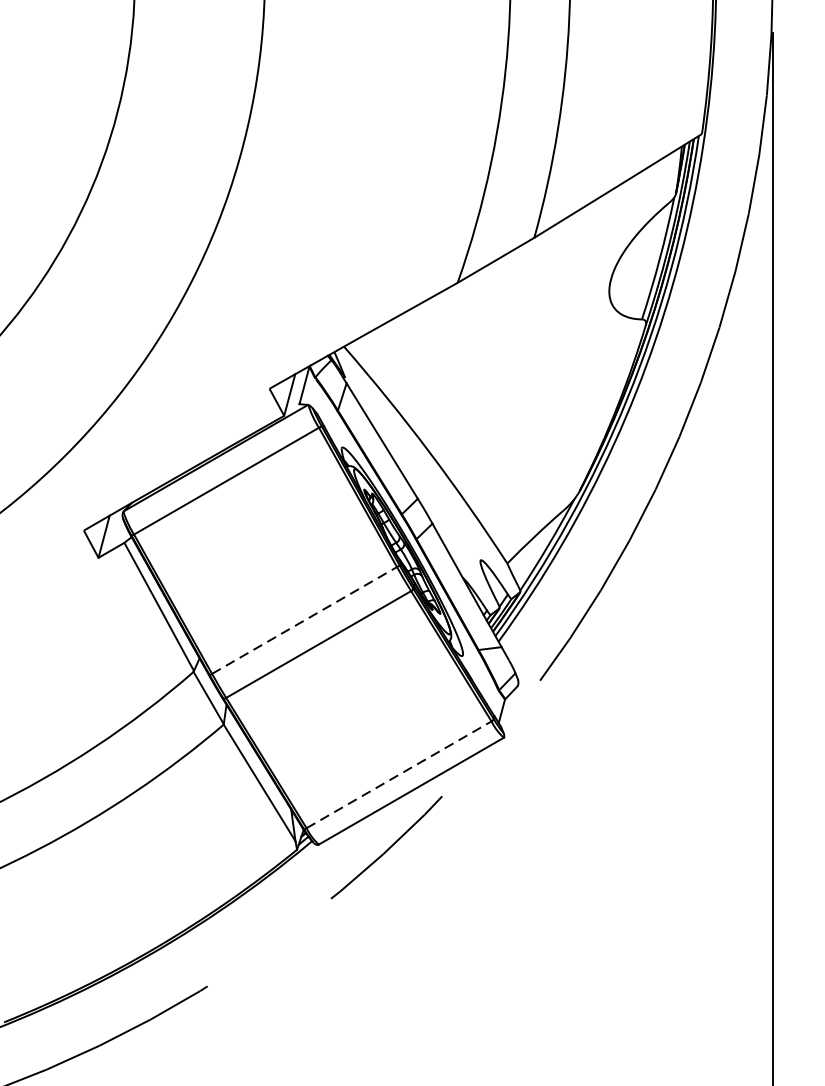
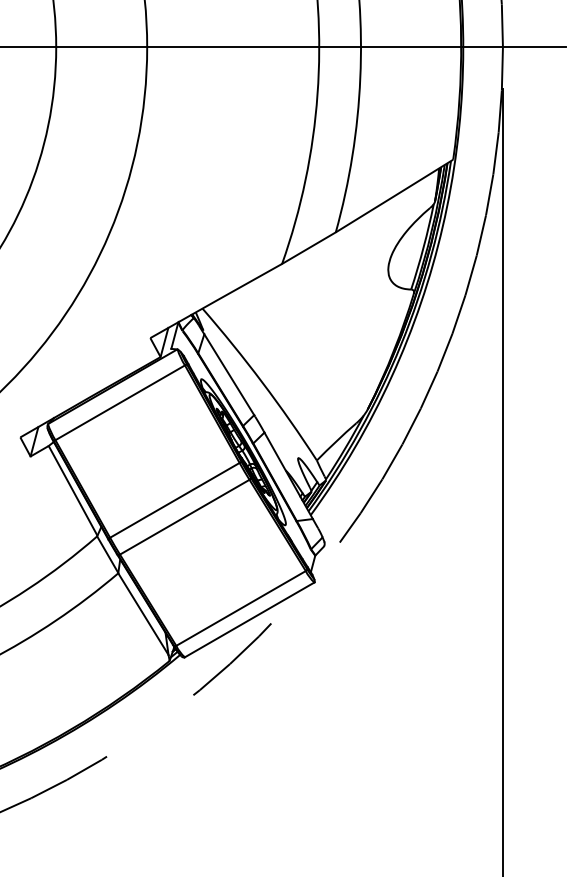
line: (304, 620) -> (174, 500), dashed -> solid
line: (399, 774) -> (241, 608), dashed -> solid

